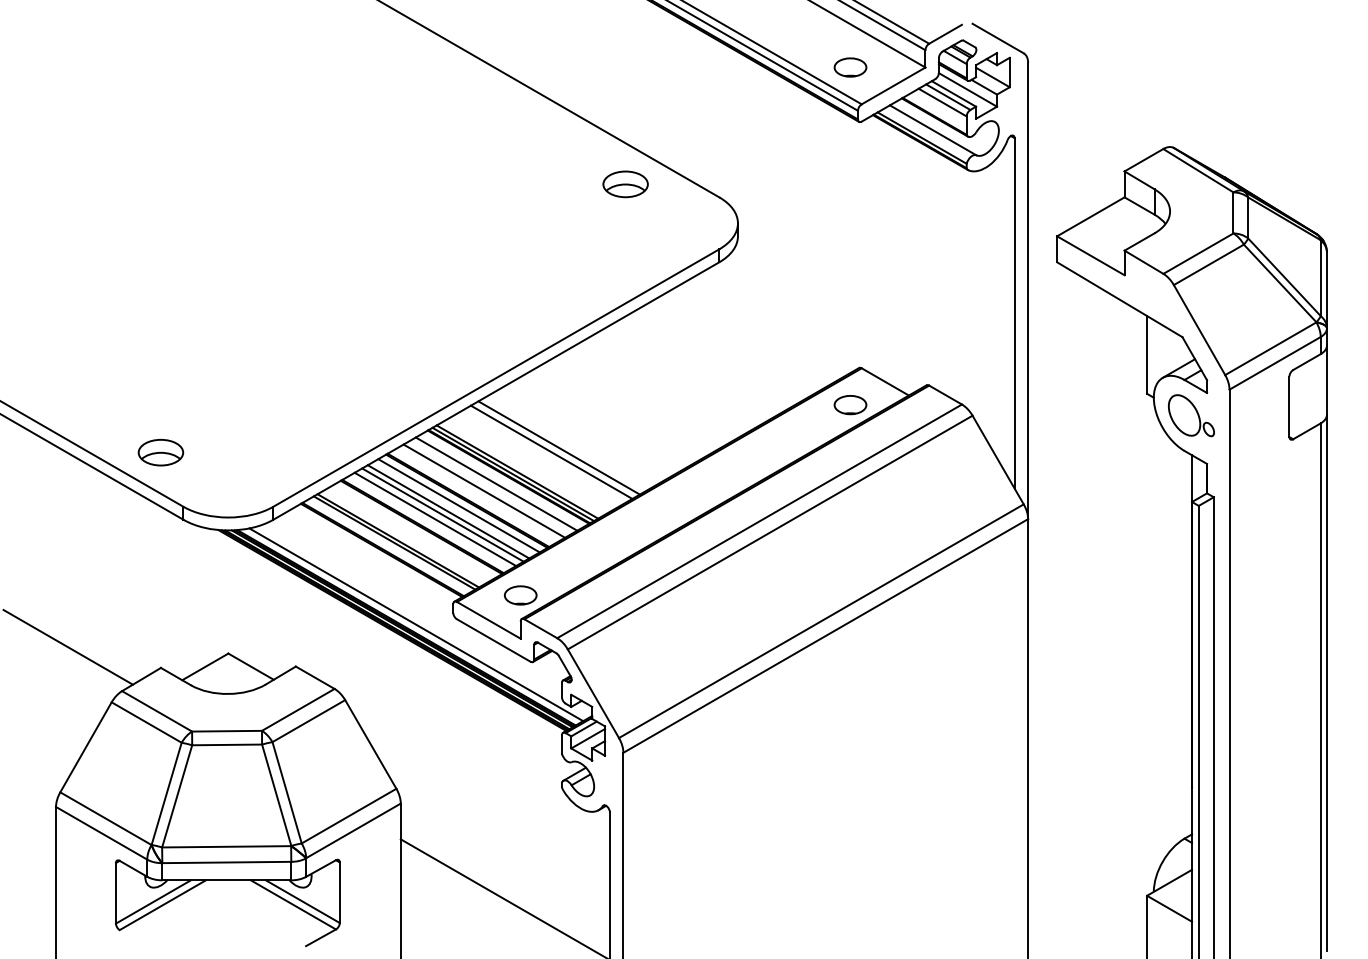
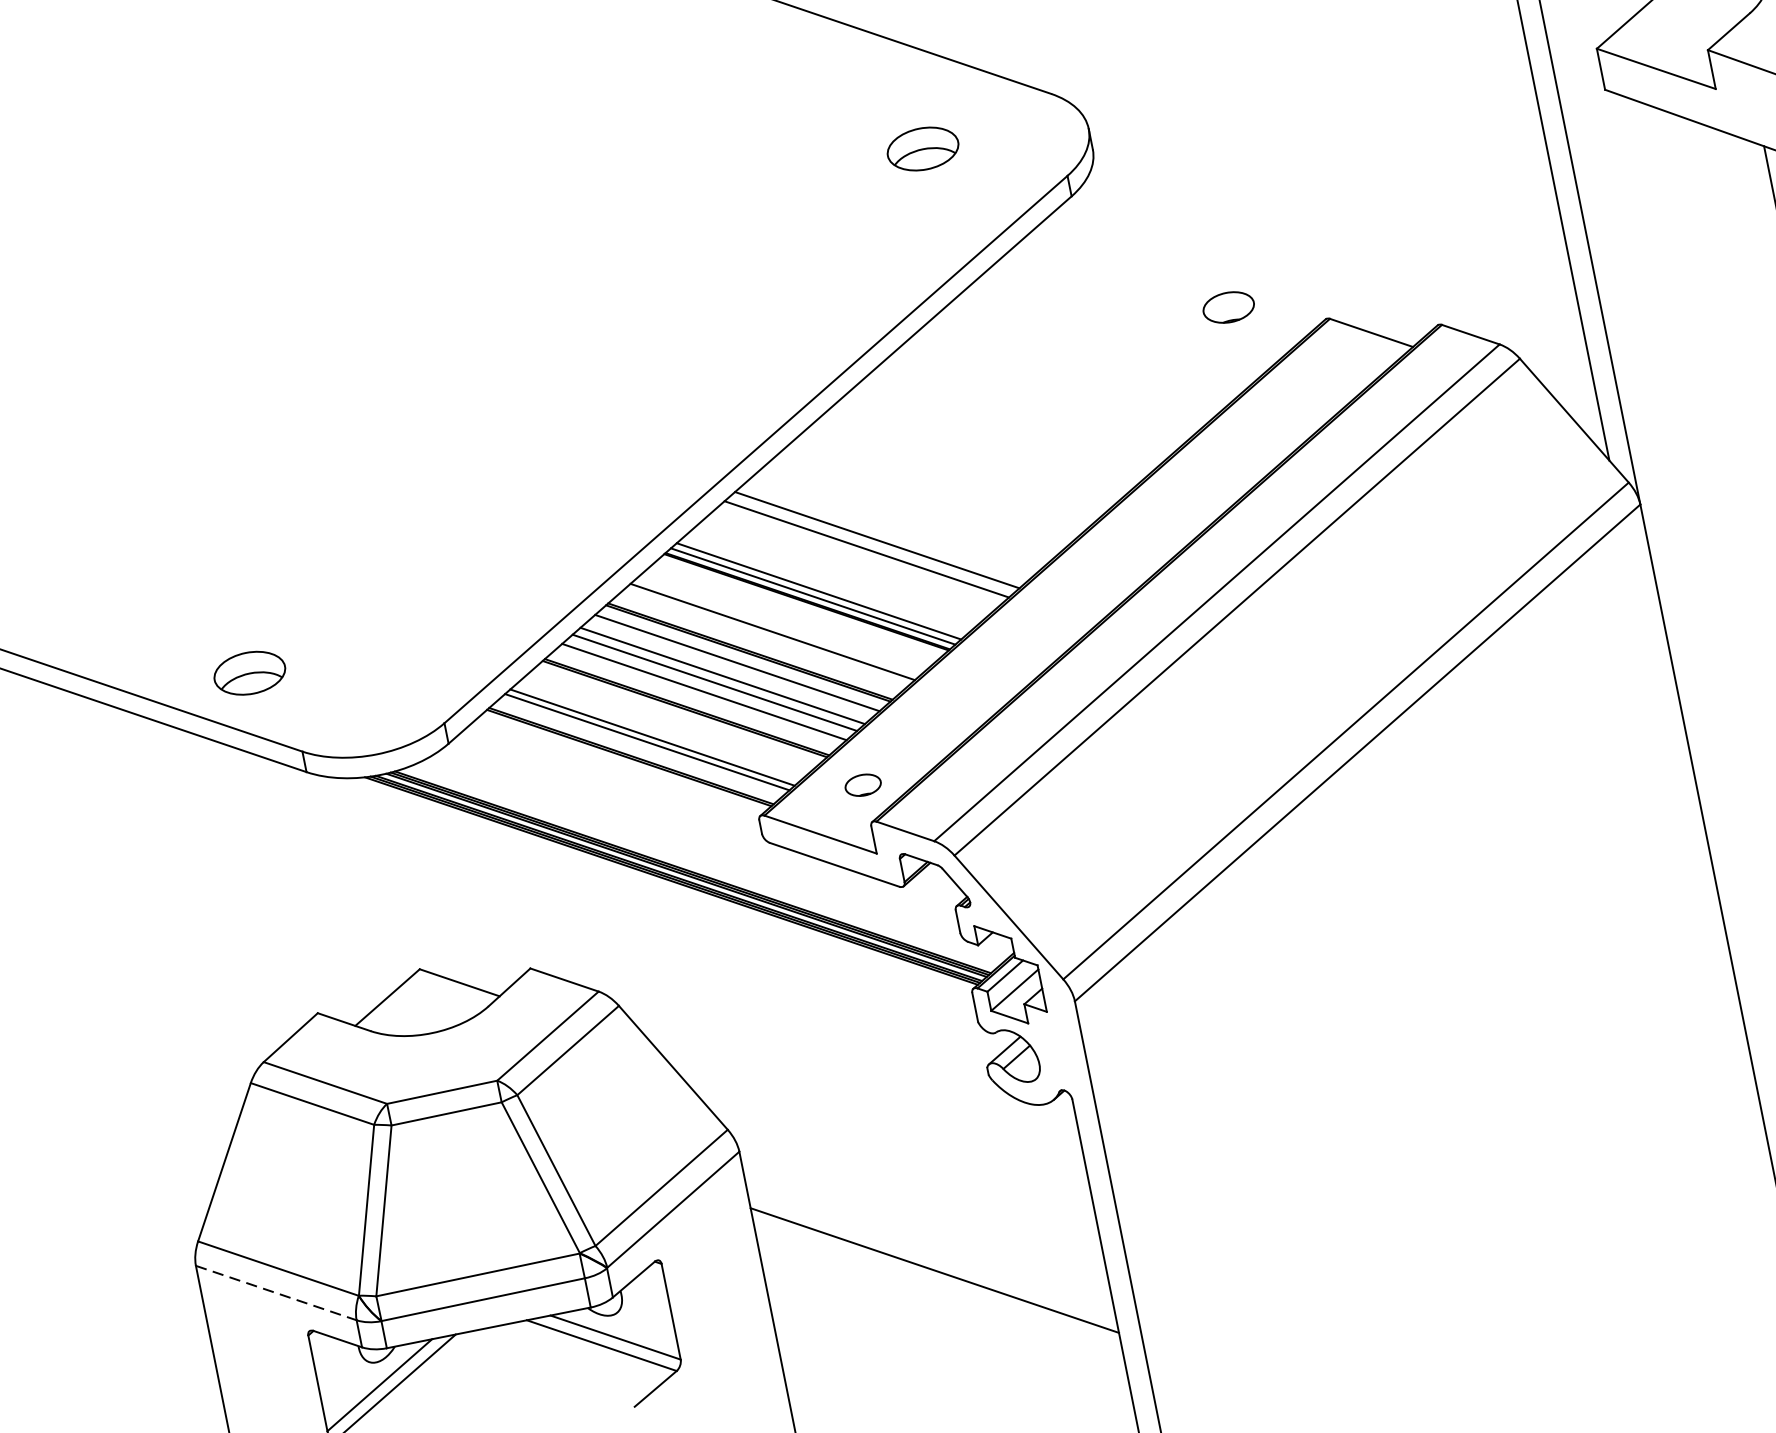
part: (625, 184) -> (922, 149), moved
part: (850, 405) -> (1228, 308), moved
line: (496, 483) -> (789, 616), removed
part: (520, 595) -> (862, 785), size x0.7
line: (416, 624) -> (707, 863), removed
line: (67, 646) -> (163, 1008), removed
line: (101, 833) -> (276, 1293), solid -> dashed

